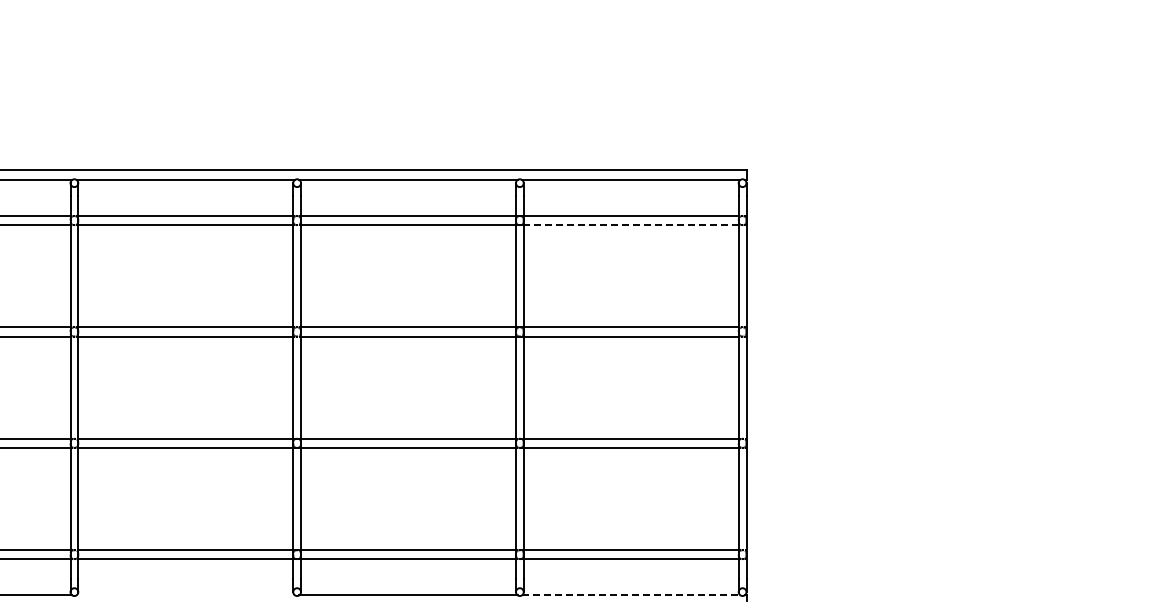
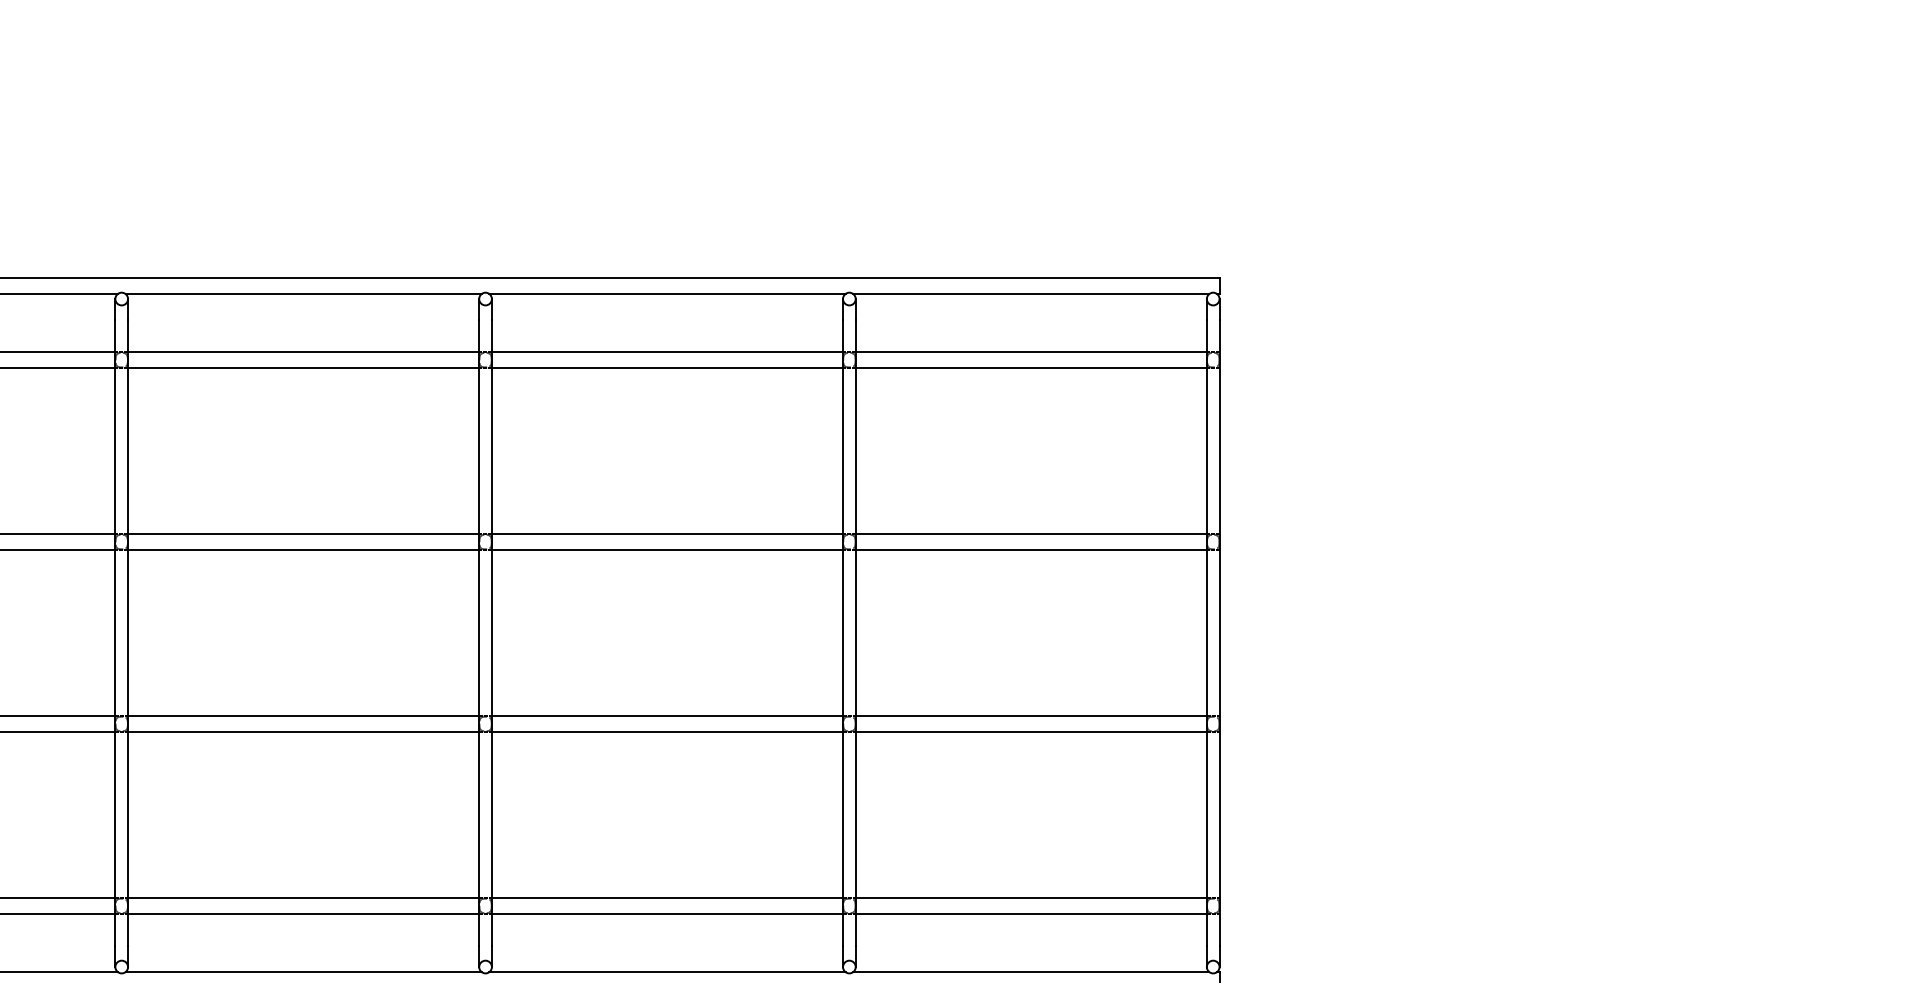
line: (630, 225) -> (1030, 368), dashed -> solid
line: (185, 595) -> (303, 972), added
line: (631, 595) -> (1031, 972), dashed -> solid

